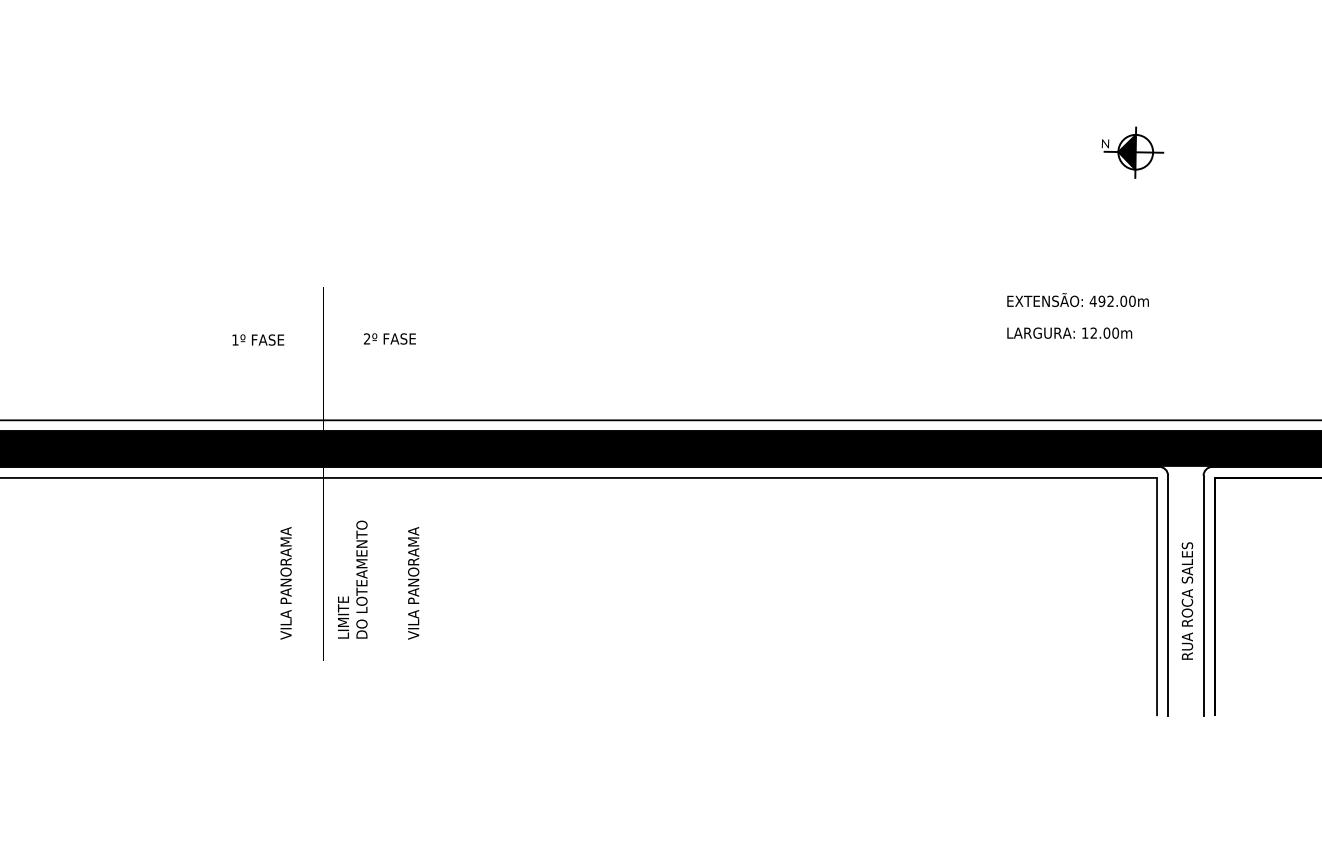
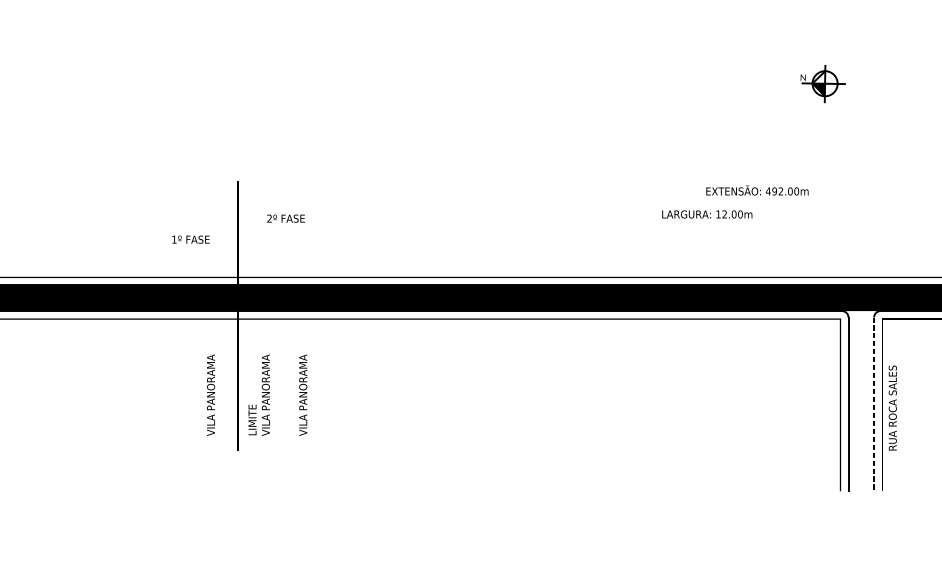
fill: (1127, 143) -> (819, 77), removed
text: (1077, 299) -> (756, 190), moved
text: (1069, 332) -> (707, 213), moved
text: (258, 339) -> (191, 239), moved
text: (361, 579) -> (265, 392), DO LOTEAMENTO -> VILA PANORAMA
line: (1203, 596) -> (874, 404), solid -> dashed
text: (1187, 600) -> (892, 407), moved

